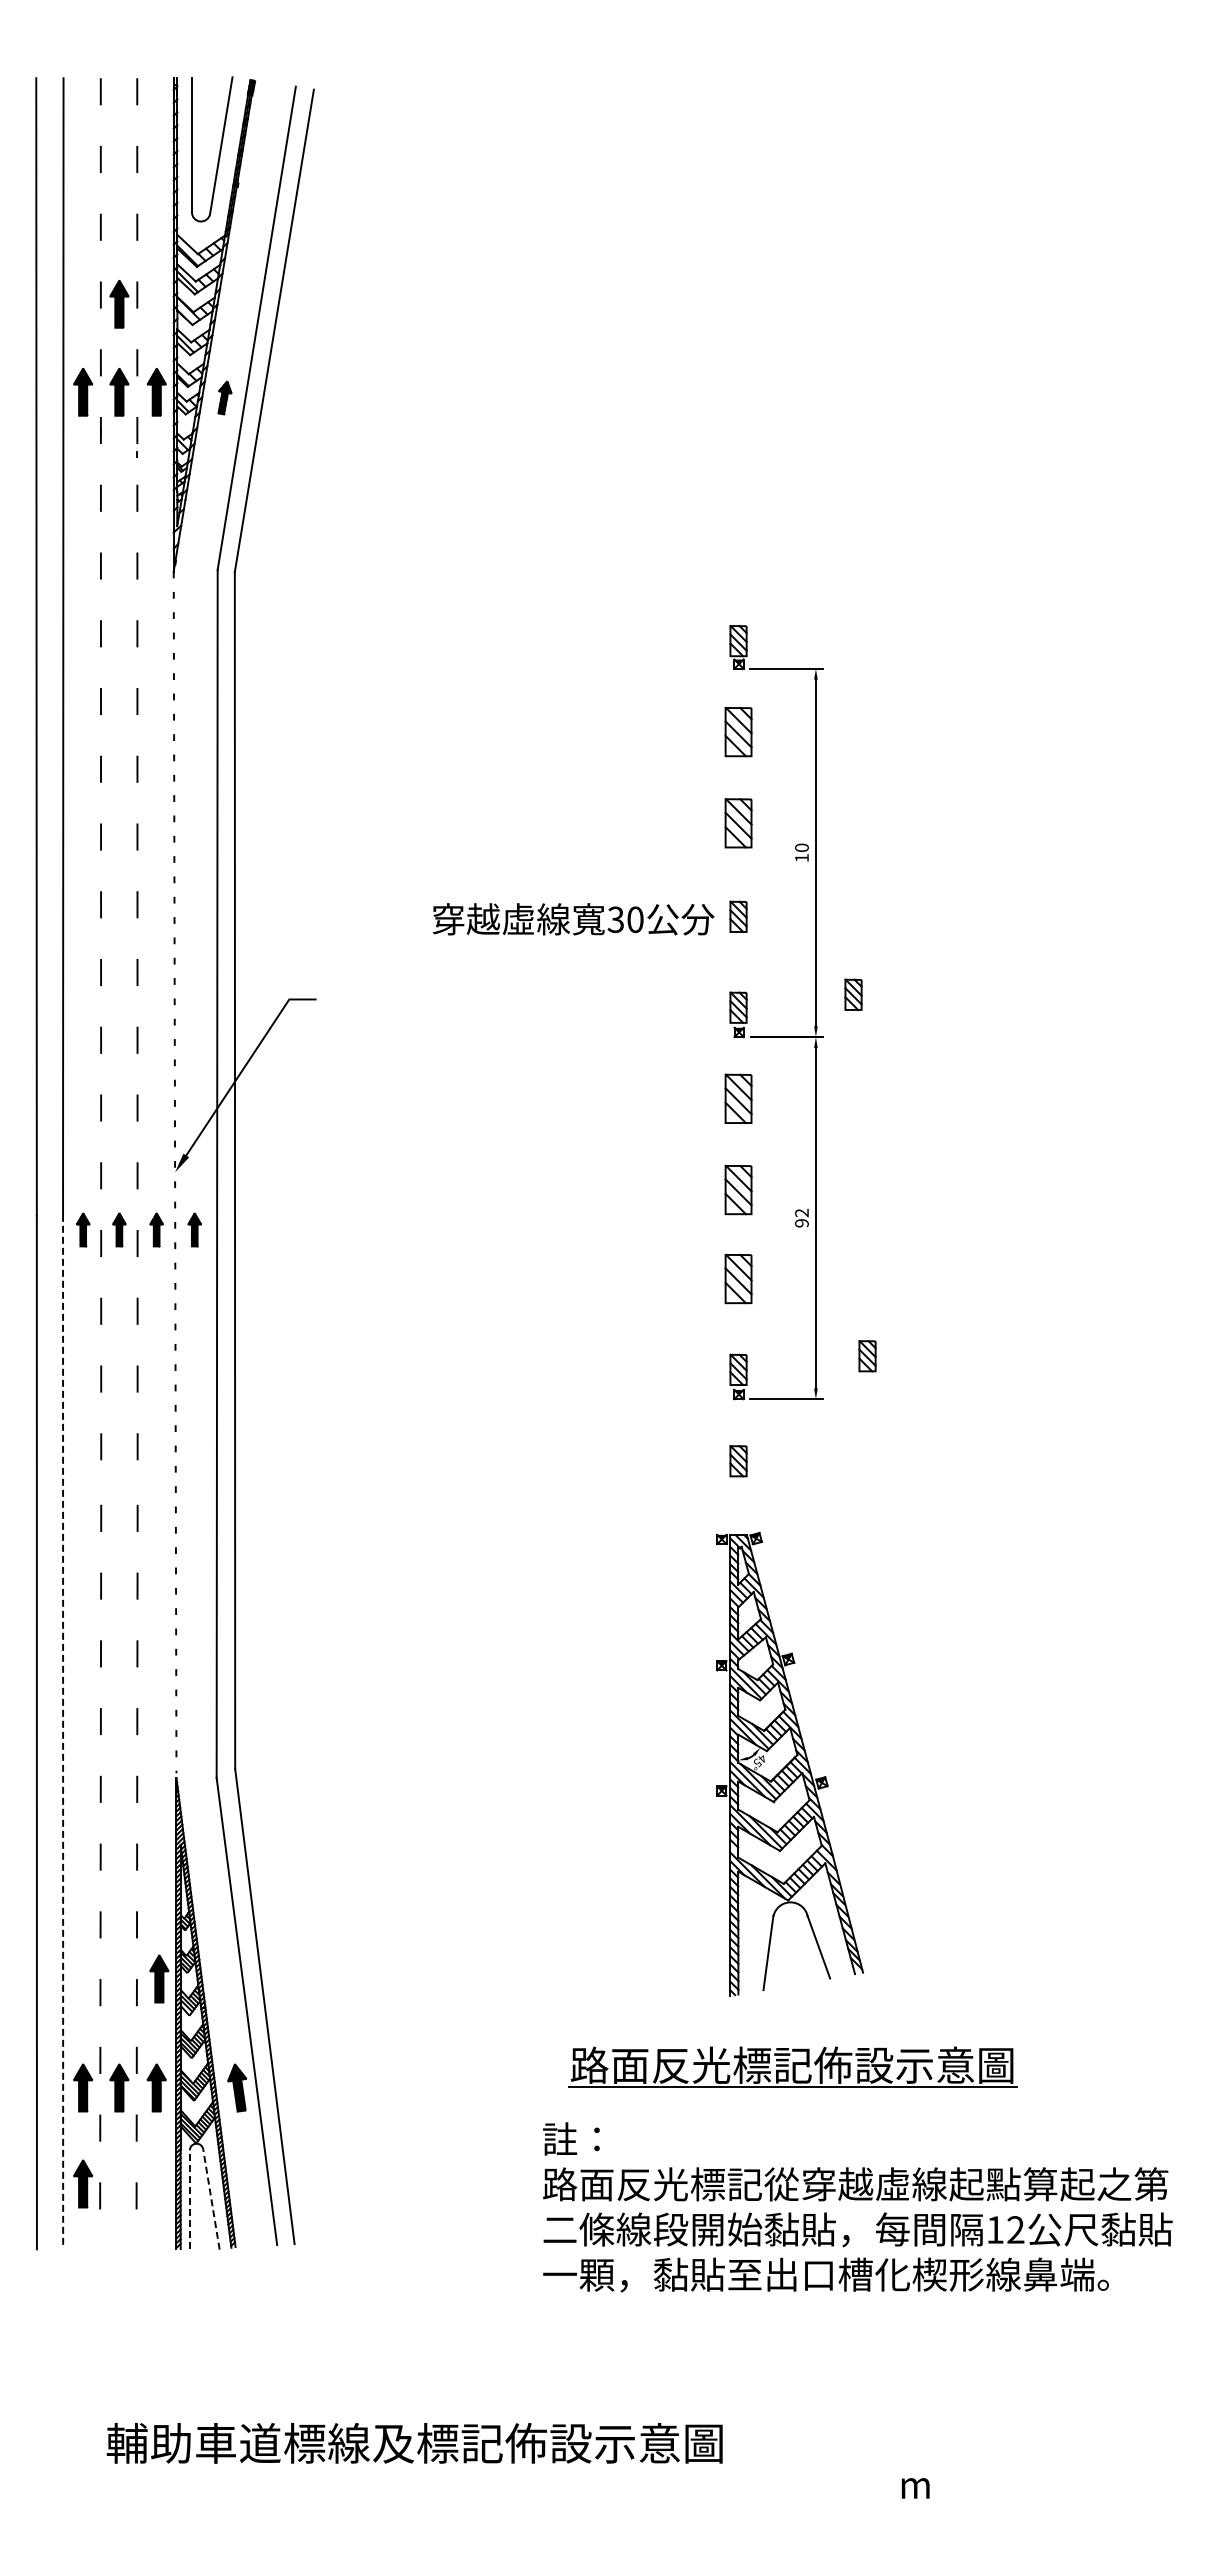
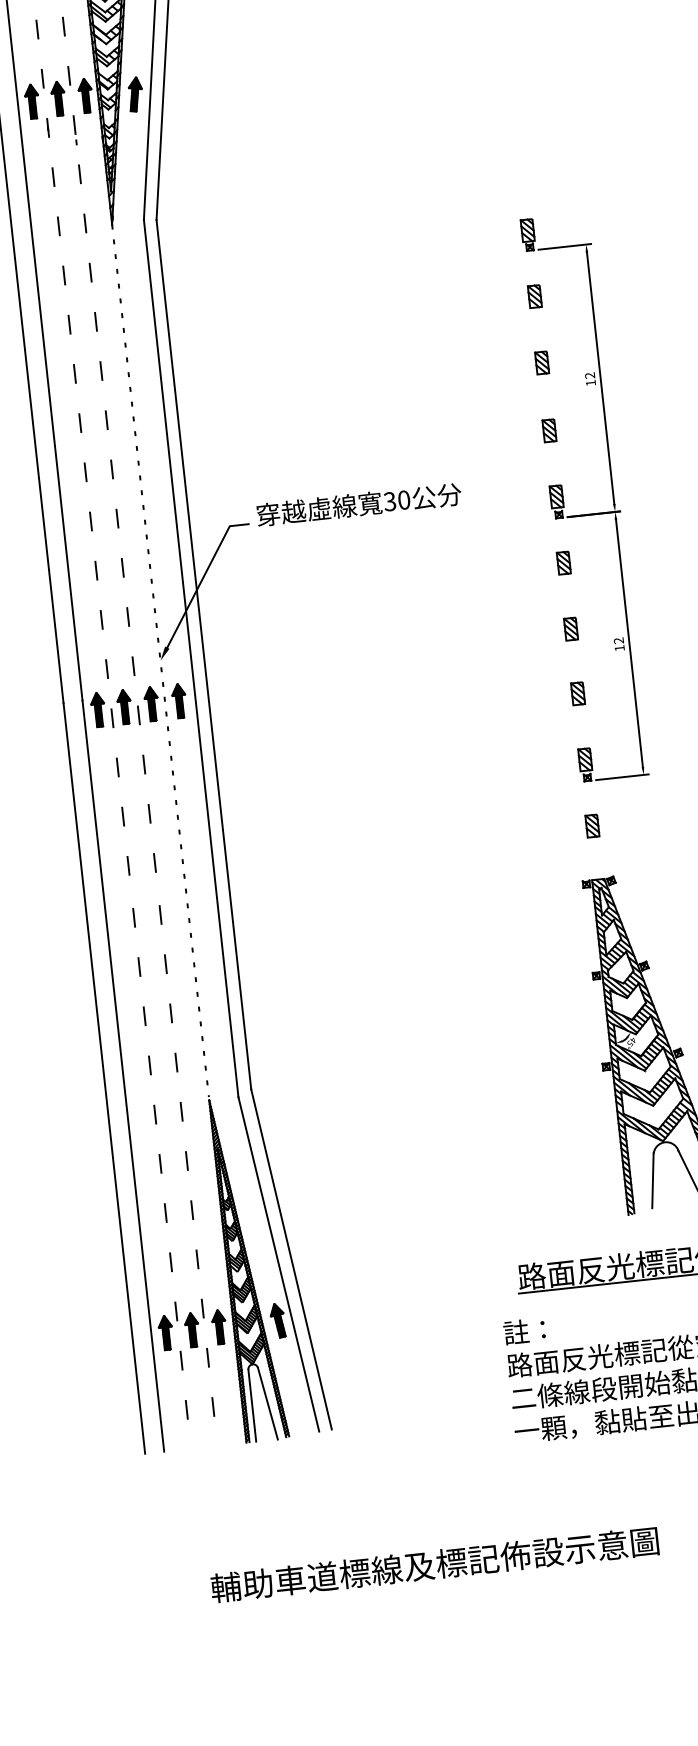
part: (119, 304) -> (51, 34), removed
part: (224, 397) -> (135, 94), size x1.43
part: (738, 731) -> (534, 296), size x0.62
part: (738, 823) -> (542, 363), size x0.62
text: (801, 847) -> (589, 375), 10 -> 12
text: (573, 919) -> (359, 504), moved
part: (853, 994) -> (639, 478), removed
part: (738, 1099) -> (563, 563), size x0.62
part: (738, 1189) -> (570, 628), size x0.62
text: (801, 1223) -> (619, 648), 92 -> 12
part: (83, 1229) -> (98, 709), size x1.43
part: (119, 1229) -> (124, 706), size x1.43
part: (156, 1229) -> (151, 703), size x1.43
part: (194, 1229) -> (179, 700), size x1.43
part: (738, 1278) -> (577, 693), size x0.62
part: (867, 1356) -> (677, 739), removed
line: (63, 1732) -> (123, 1076), dashed -> solid
part: (159, 1978) -> (212, 1247), removed
part: (83, 2183) -> (173, 1402), removed
line: (189, 2199) -> (251, 1405), dashed -> solid
line: (211, 2199) -> (267, 1403), dashed -> solid

